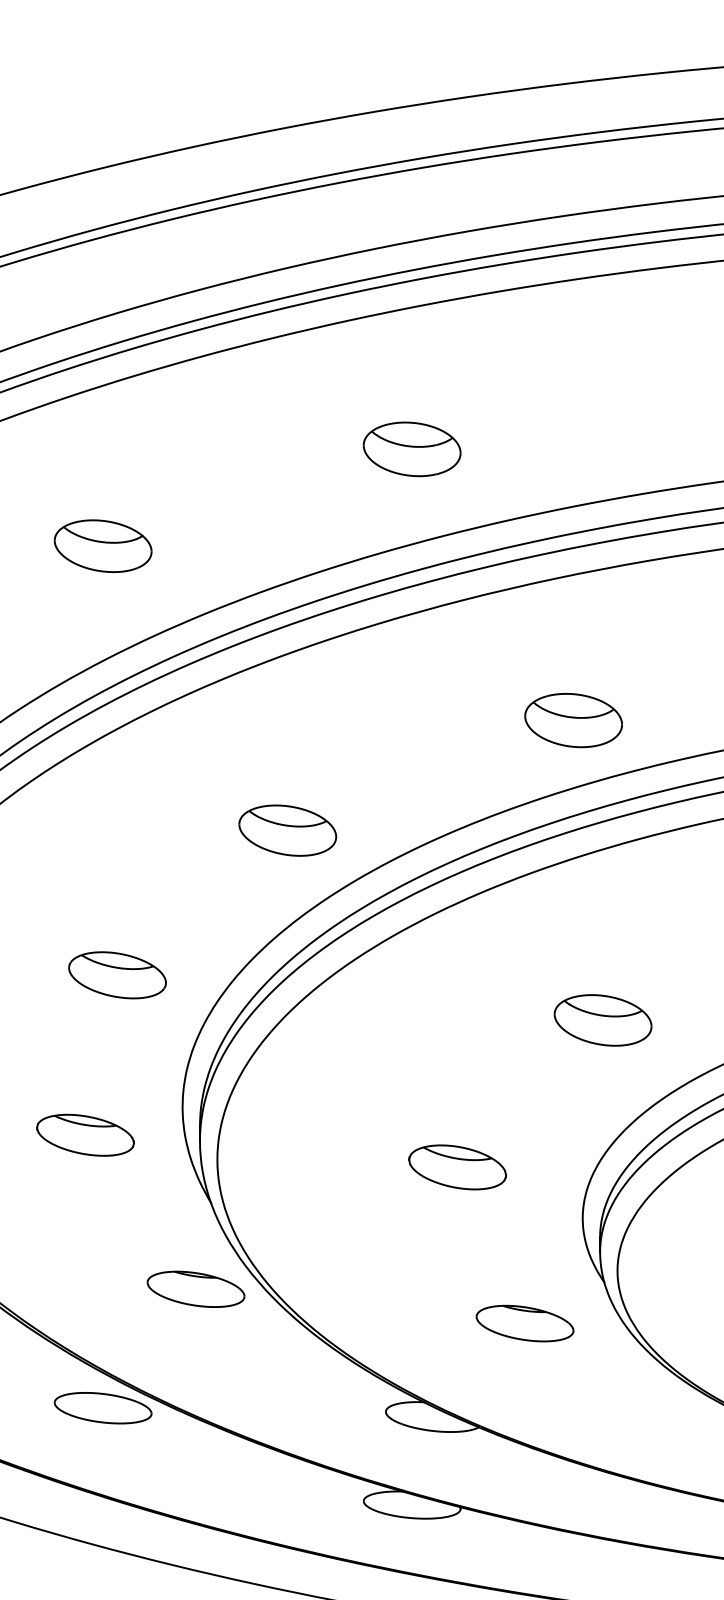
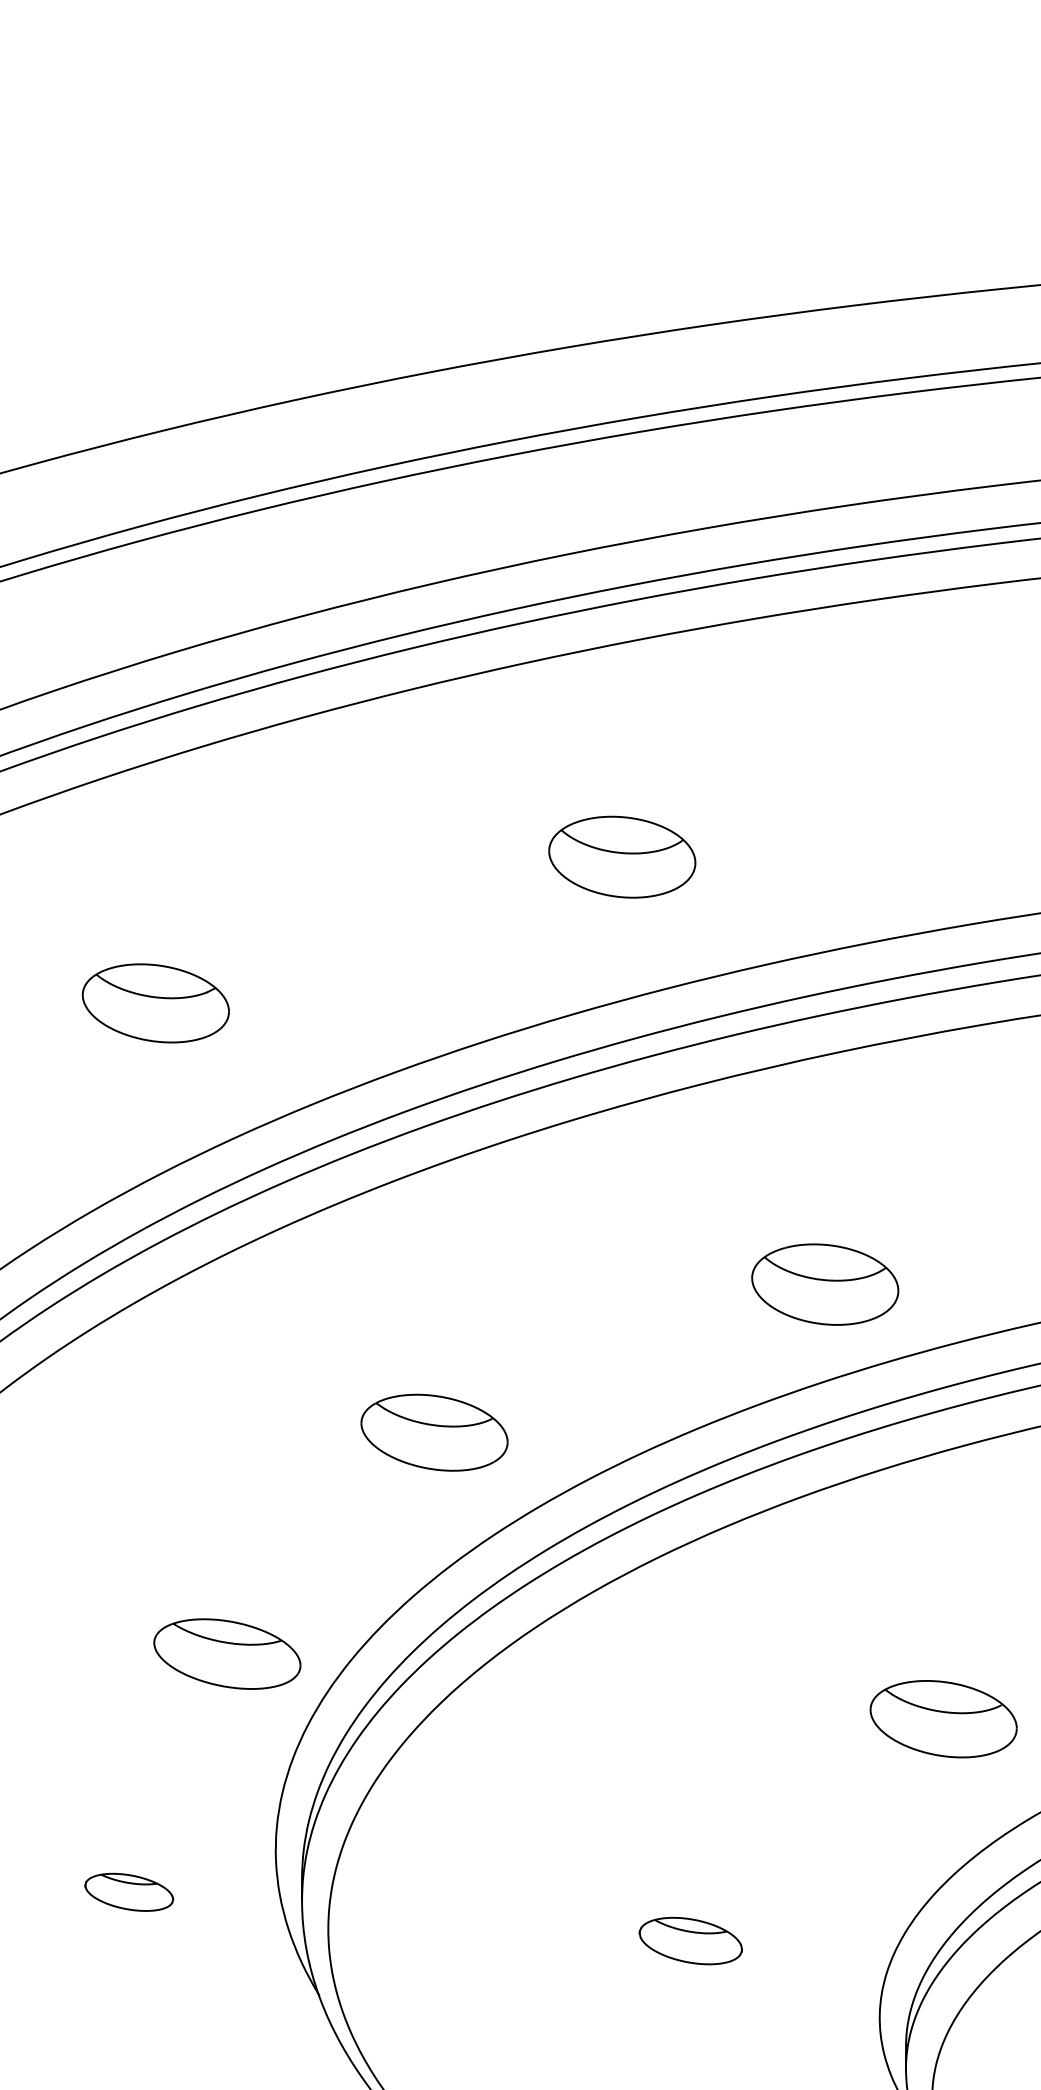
part: (573, 720) -> (825, 1284), moved
part: (117, 975) -> (227, 1654), moved
part: (602, 1020) -> (942, 1719), moved
part: (85, 1134) -> (129, 1891), size x0.6
part: (457, 1167) -> (690, 1941), size x0.7

